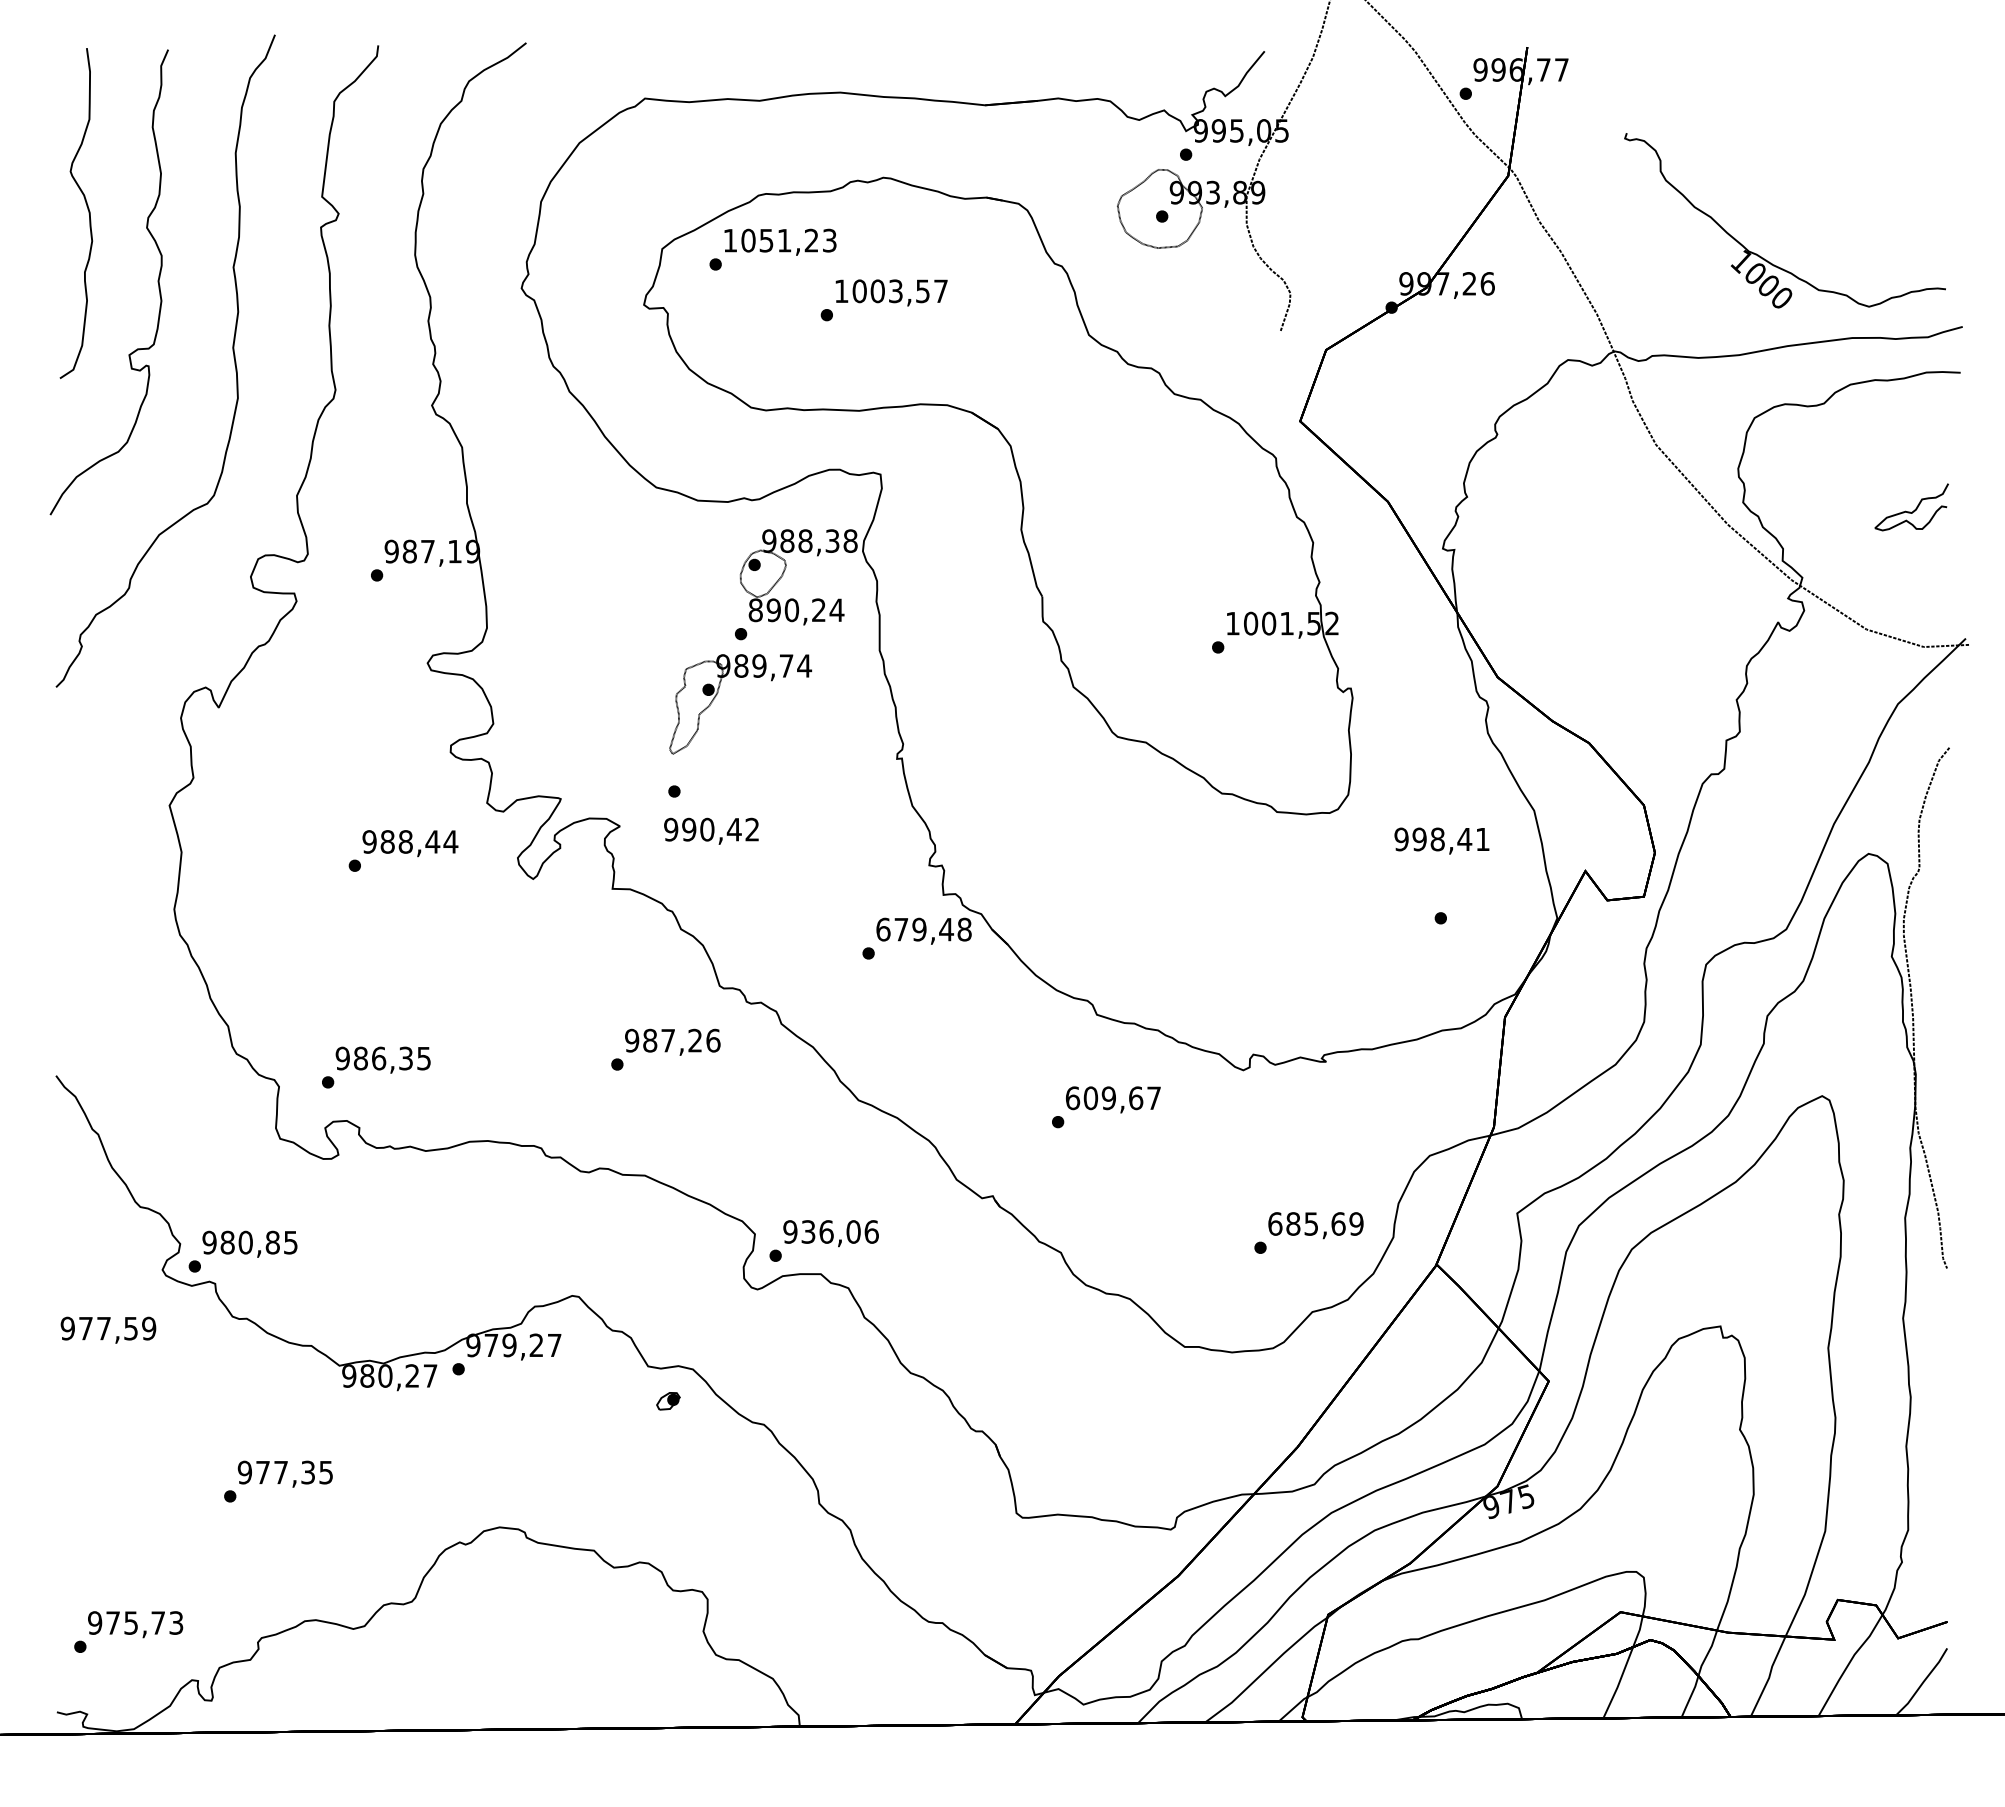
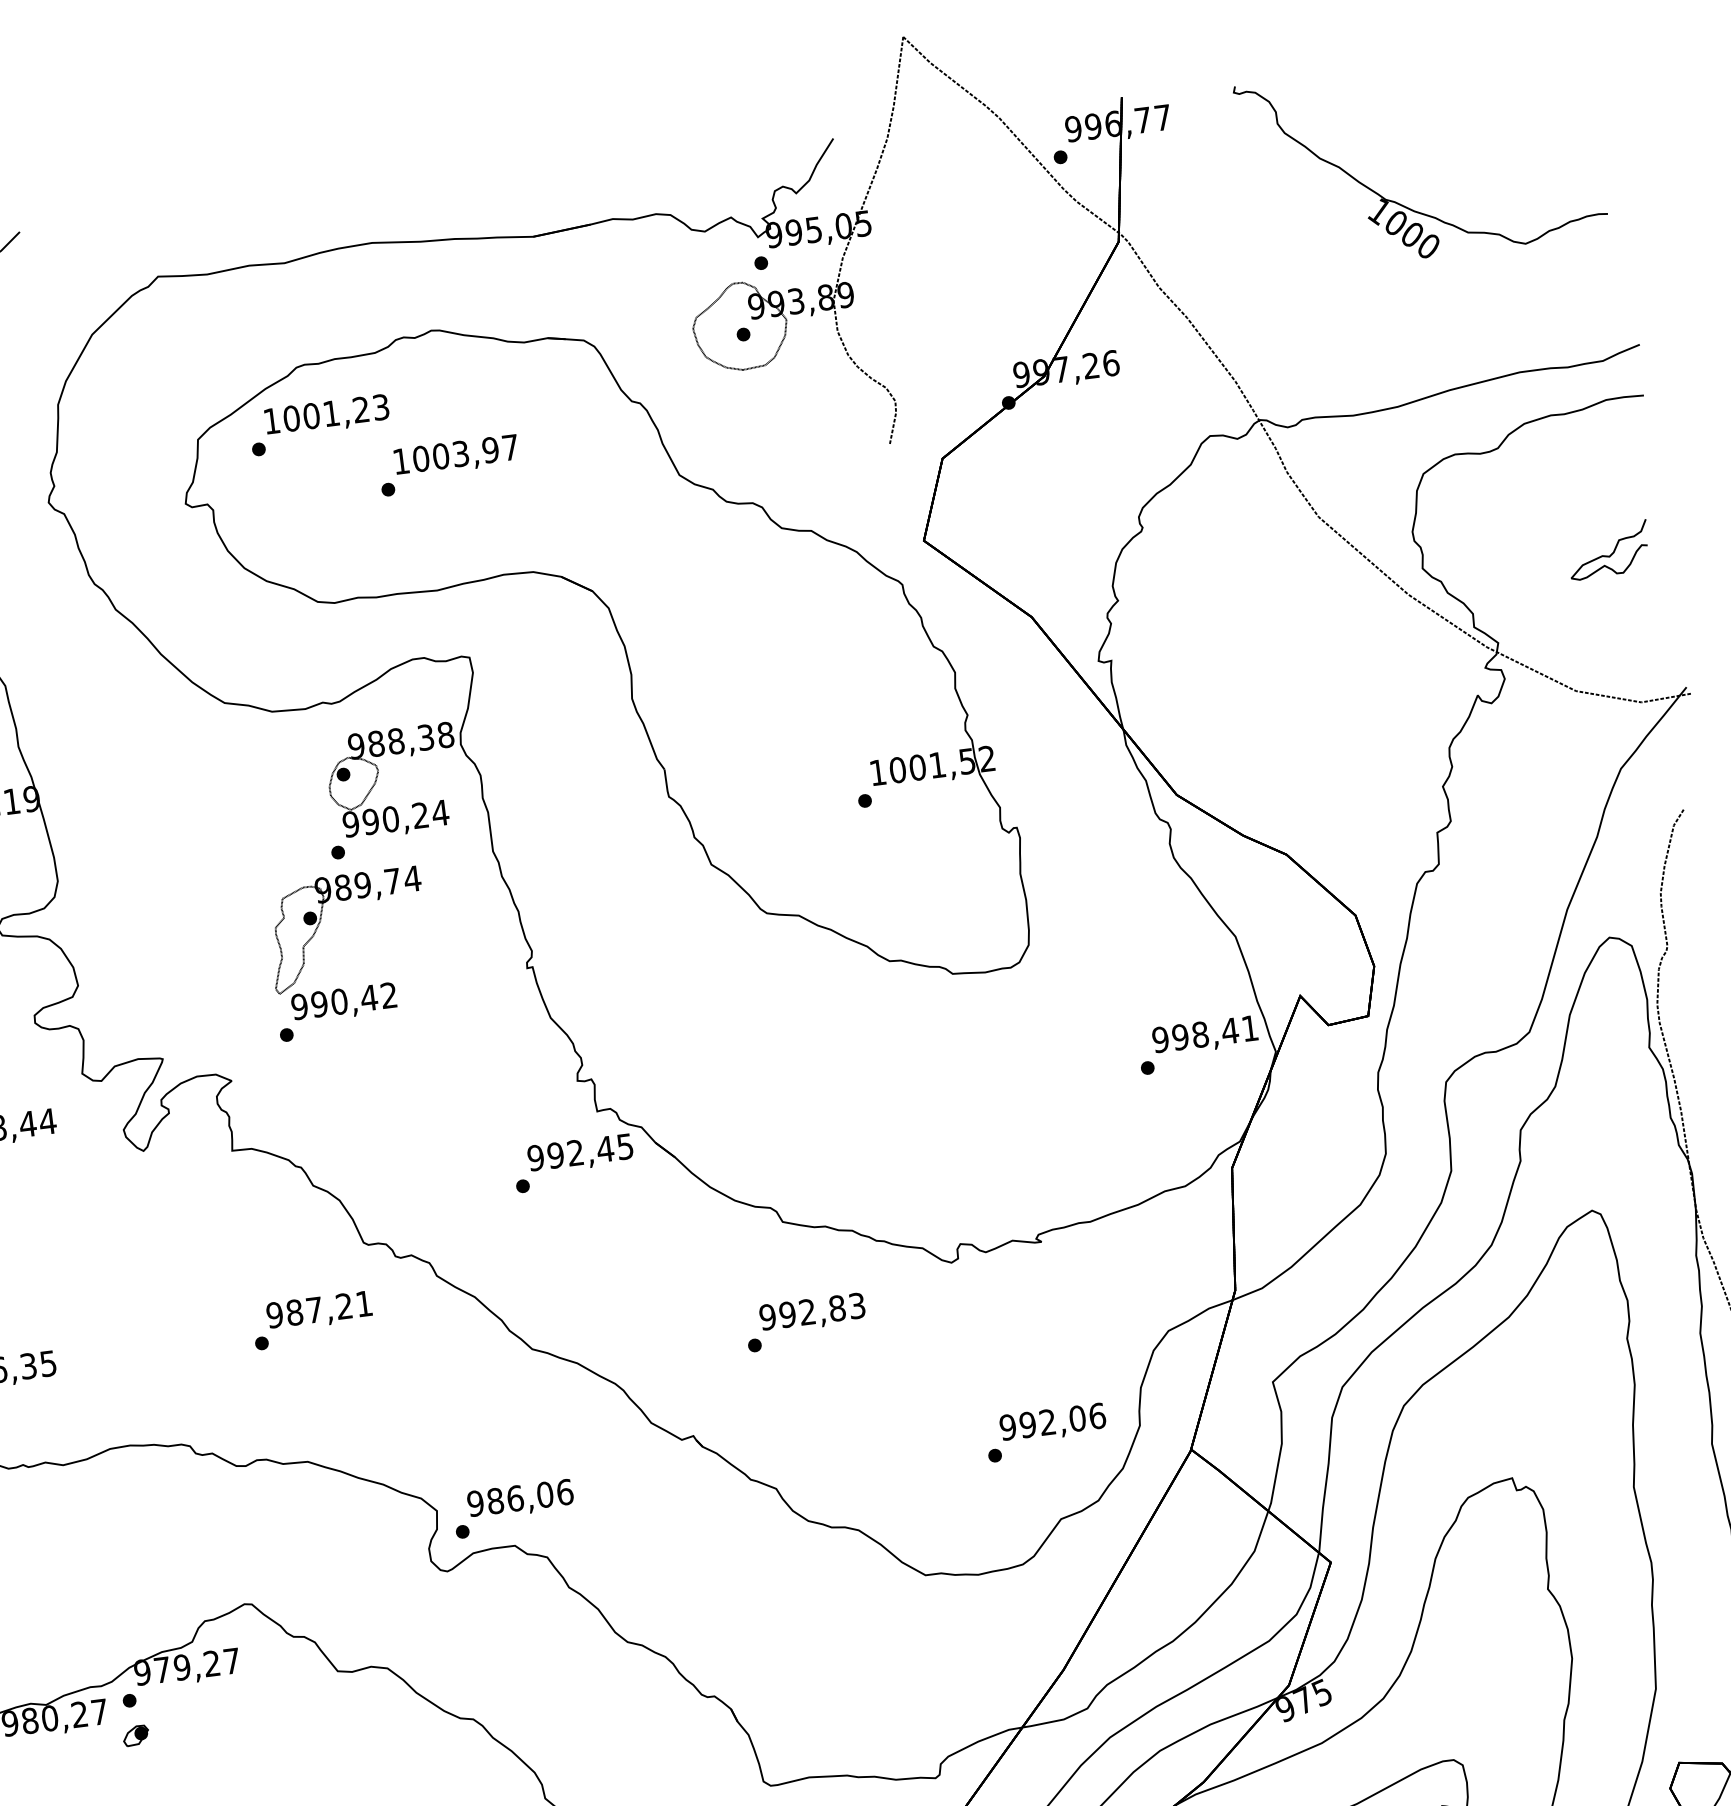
text: (766, 240) -> (311, 415), 1051,23 -> 1001,23
part: (1763, 257) -> (1402, 204), moved
text: (922, 290) -> (490, 449), 1003,57 -> 1003,97
text: (755, 610) -> (350, 824), 890,24 -> 990,24
text: (711, 830) -> (344, 1002), moved
text: (1441, 840) -> (1204, 1035), moved
text: (923, 929) -> (580, 1152), 679,48 -> 992,45
text: (713, 1040) -> (364, 1303), 987,26 -> 987,21
text: (1112, 1098) -> (811, 1311), 609,67 -> 992,83
text: (1315, 1223) -> (1052, 1421), 685,69 -> 992,06
text: (808, 1231) -> (495, 1500), 936,06 -> 986,06
part: (668, 1401) -> (136, 1735), moved

